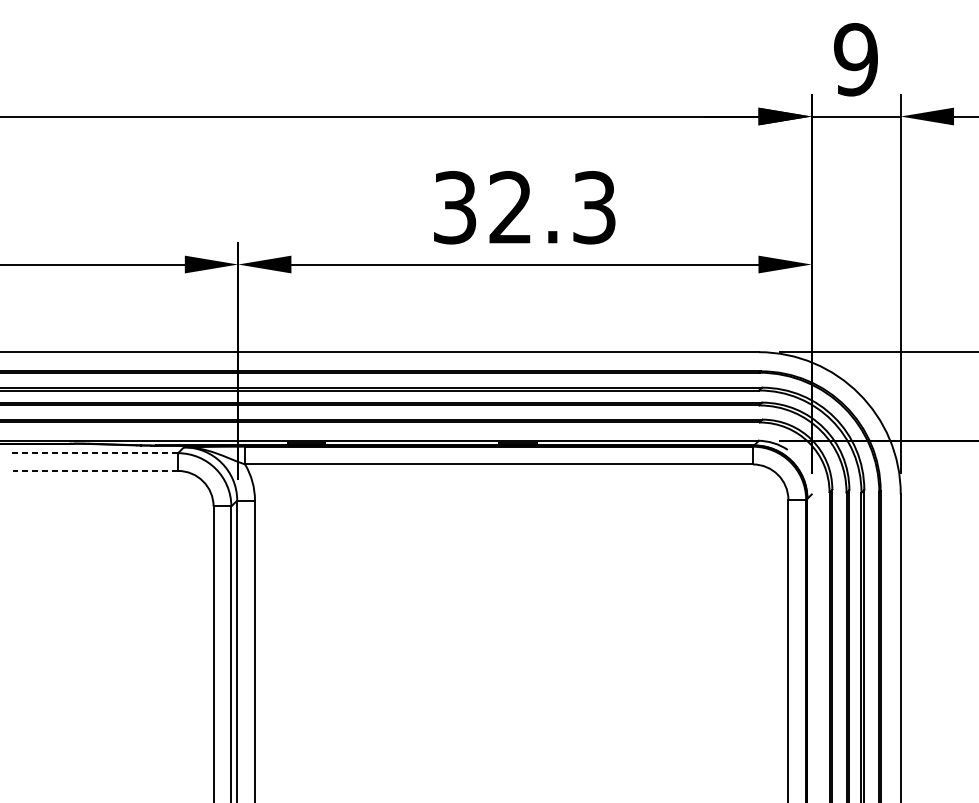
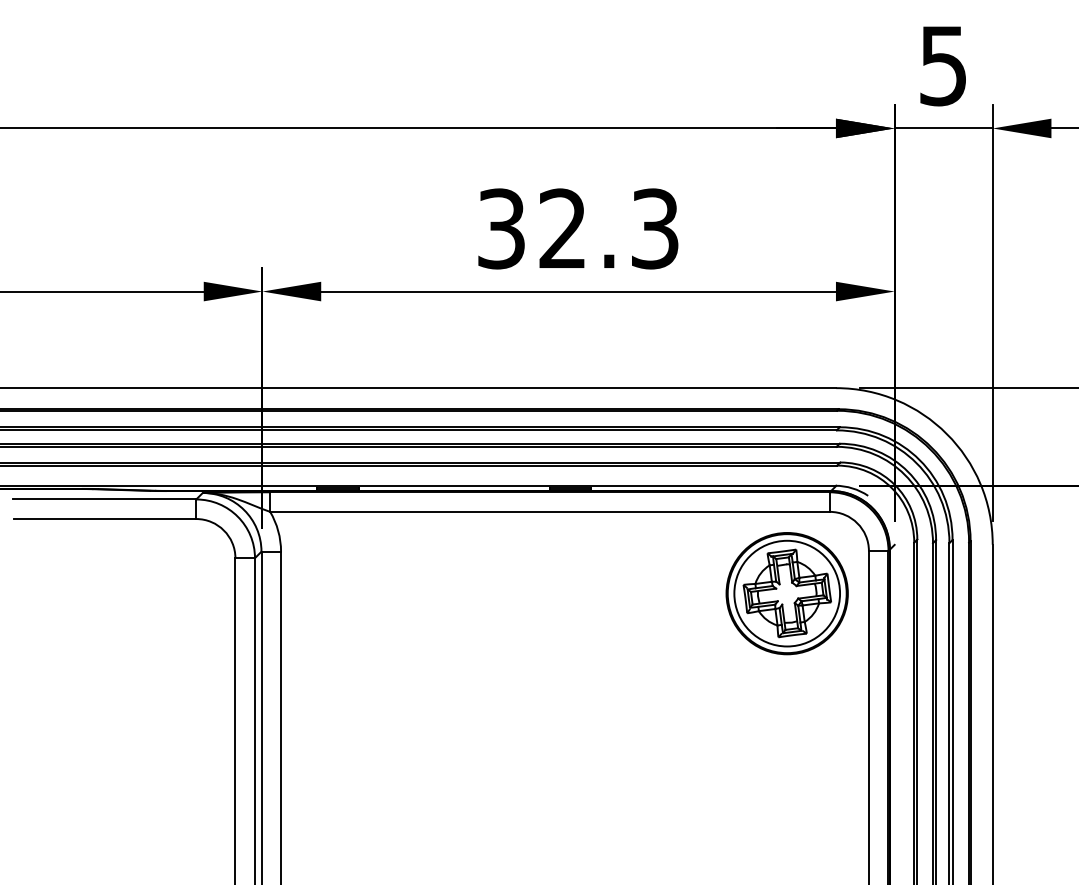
text: (856, 59) -> (943, 65), 9 -> 5
line: (94, 453) -> (104, 499), dashed -> solid
line: (94, 471) -> (104, 519), dashed -> solid
part: (713, 538) -> (786, 593), added

